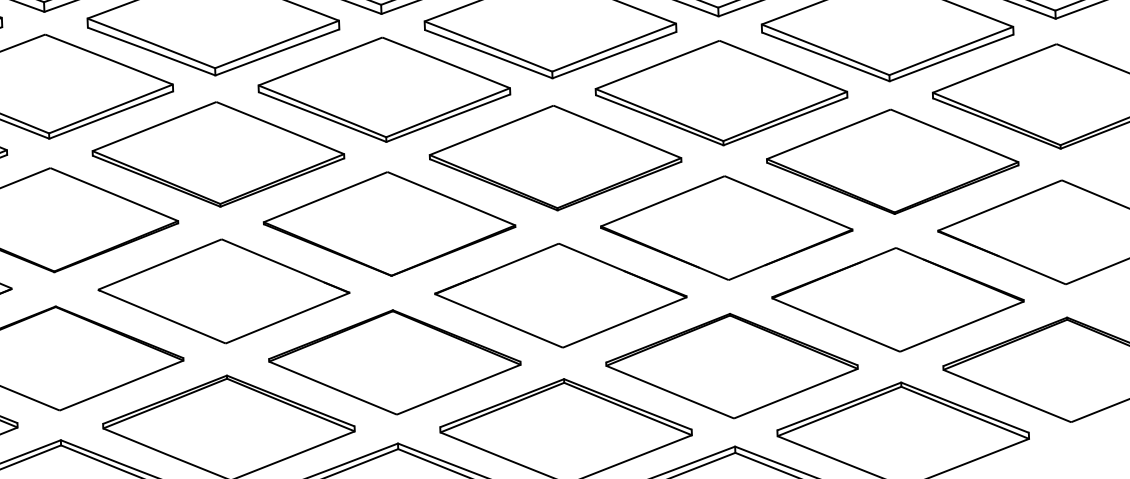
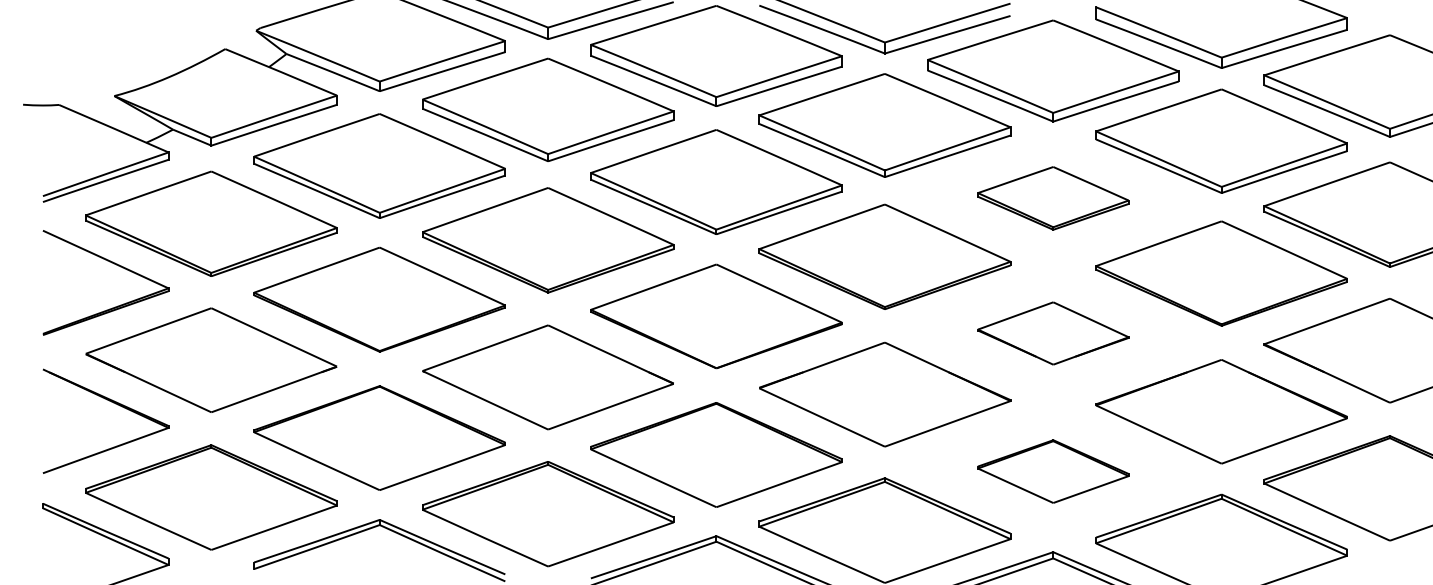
part: (721, 93) -> (1053, 198), size x0.6
part: (726, 228) -> (1053, 333), size x0.6
part: (732, 365) -> (1053, 471), size x0.6

